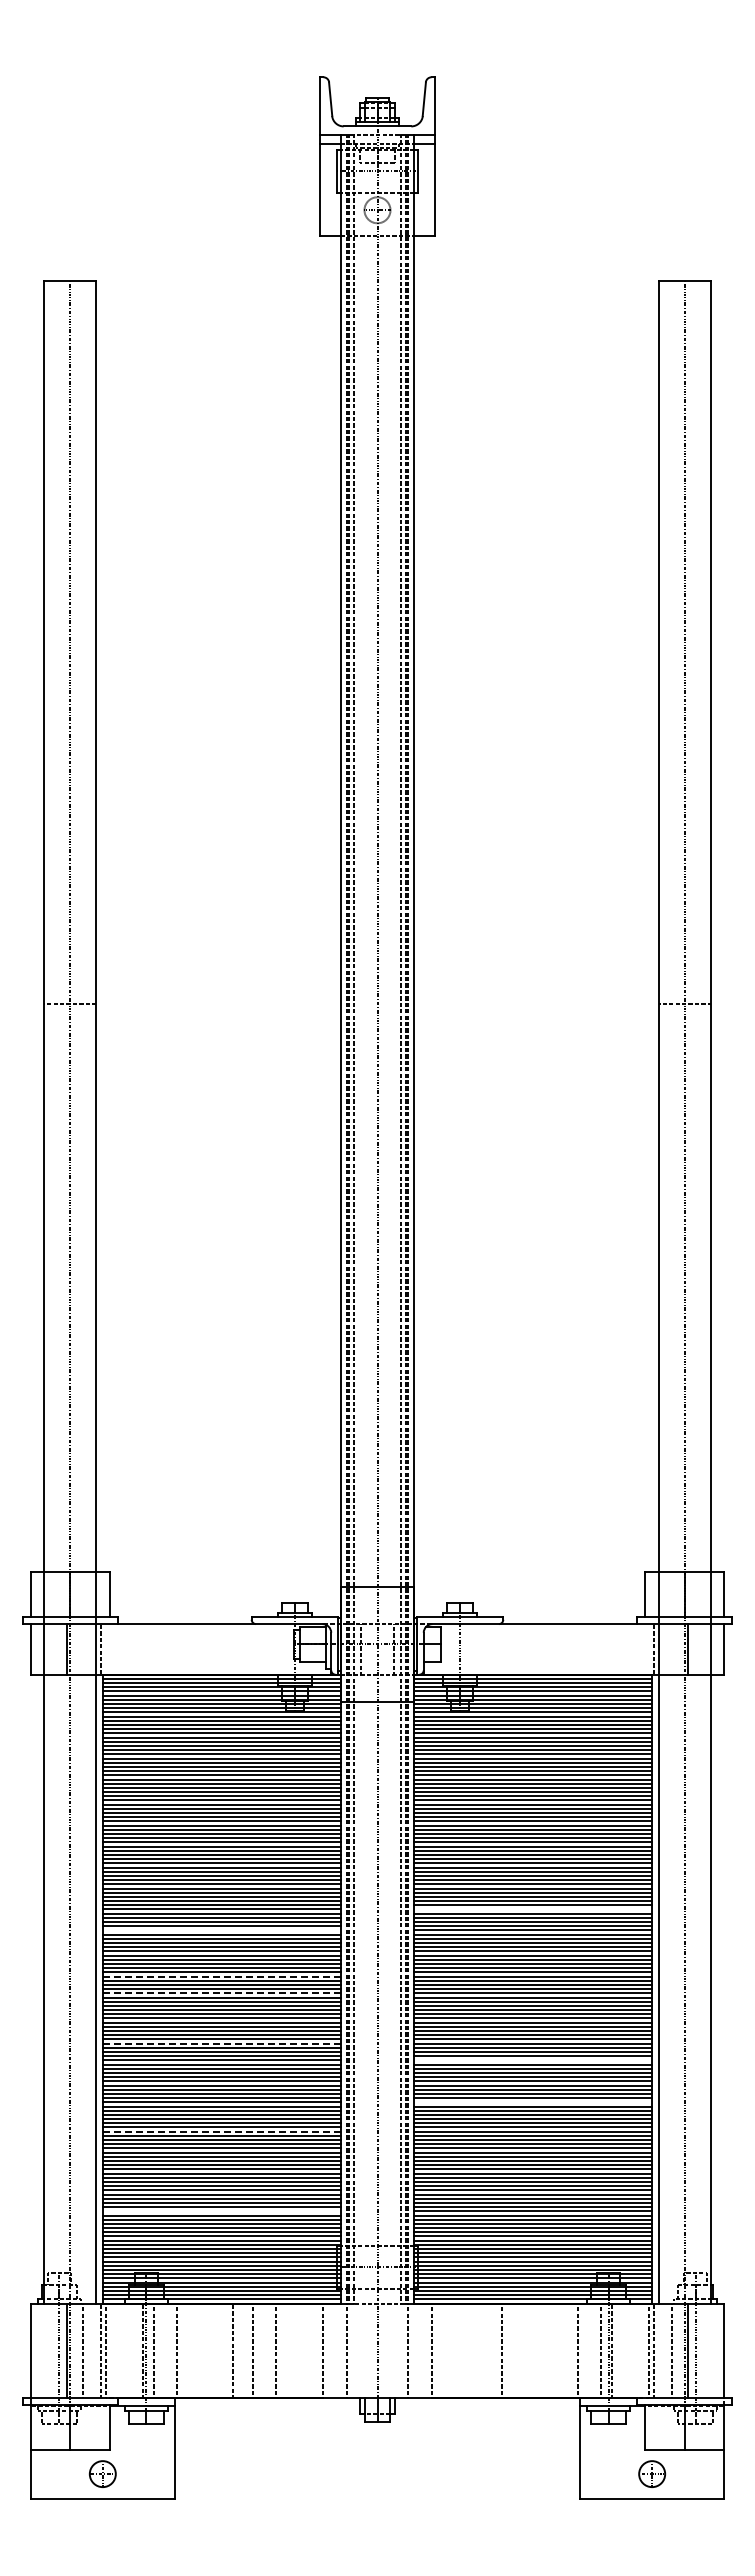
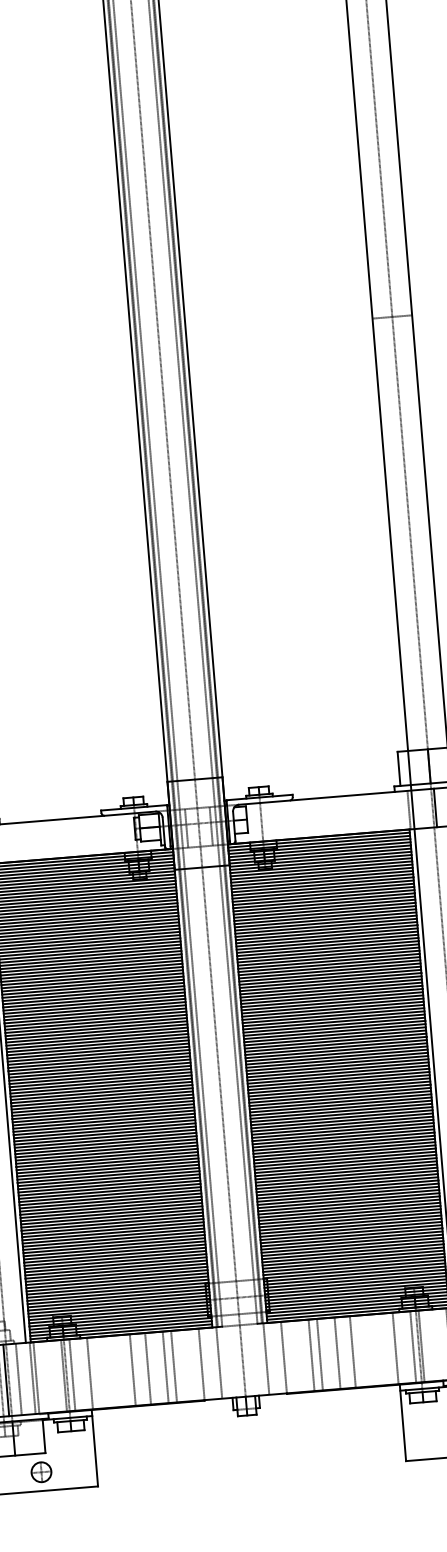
line: (532, 1909) -> (333, 1015), added
line: (221, 1930) -> (97, 1051), added
line: (222, 1976) -> (101, 1086), dashed -> solid
line: (222, 1993) -> (102, 1098), dashed -> solid
line: (222, 2043) -> (105, 1137), dashed -> solid
line: (532, 2060) -> (342, 1130), added
line: (532, 2102) -> (345, 1162), added
line: (222, 2131) -> (111, 1204), dashed -> solid
line: (221, 2211) -> (115, 1264), added
line: (287, 2350) -> (174, 1366), added
line: (467, 2350) -> (311, 1355), added
line: (478, 2350) -> (319, 1354), added
line: (522, 2350) -> (353, 1351), added

